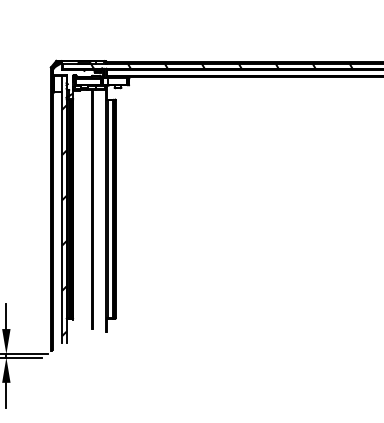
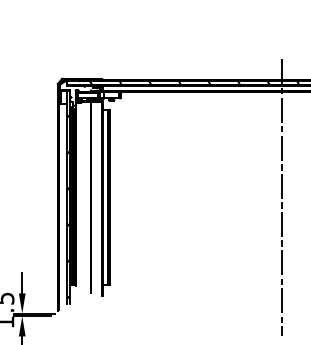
line: (331, 209) -> (282, 197), added

